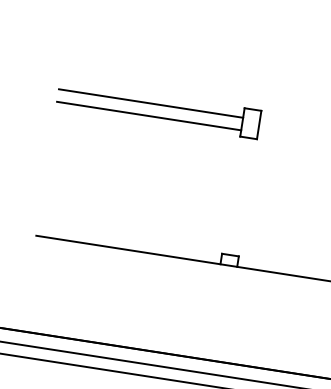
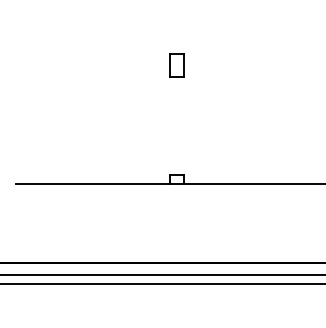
line: (150, 103) -> (92, 61), removed
line: (148, 116) -> (92, 72), removed

